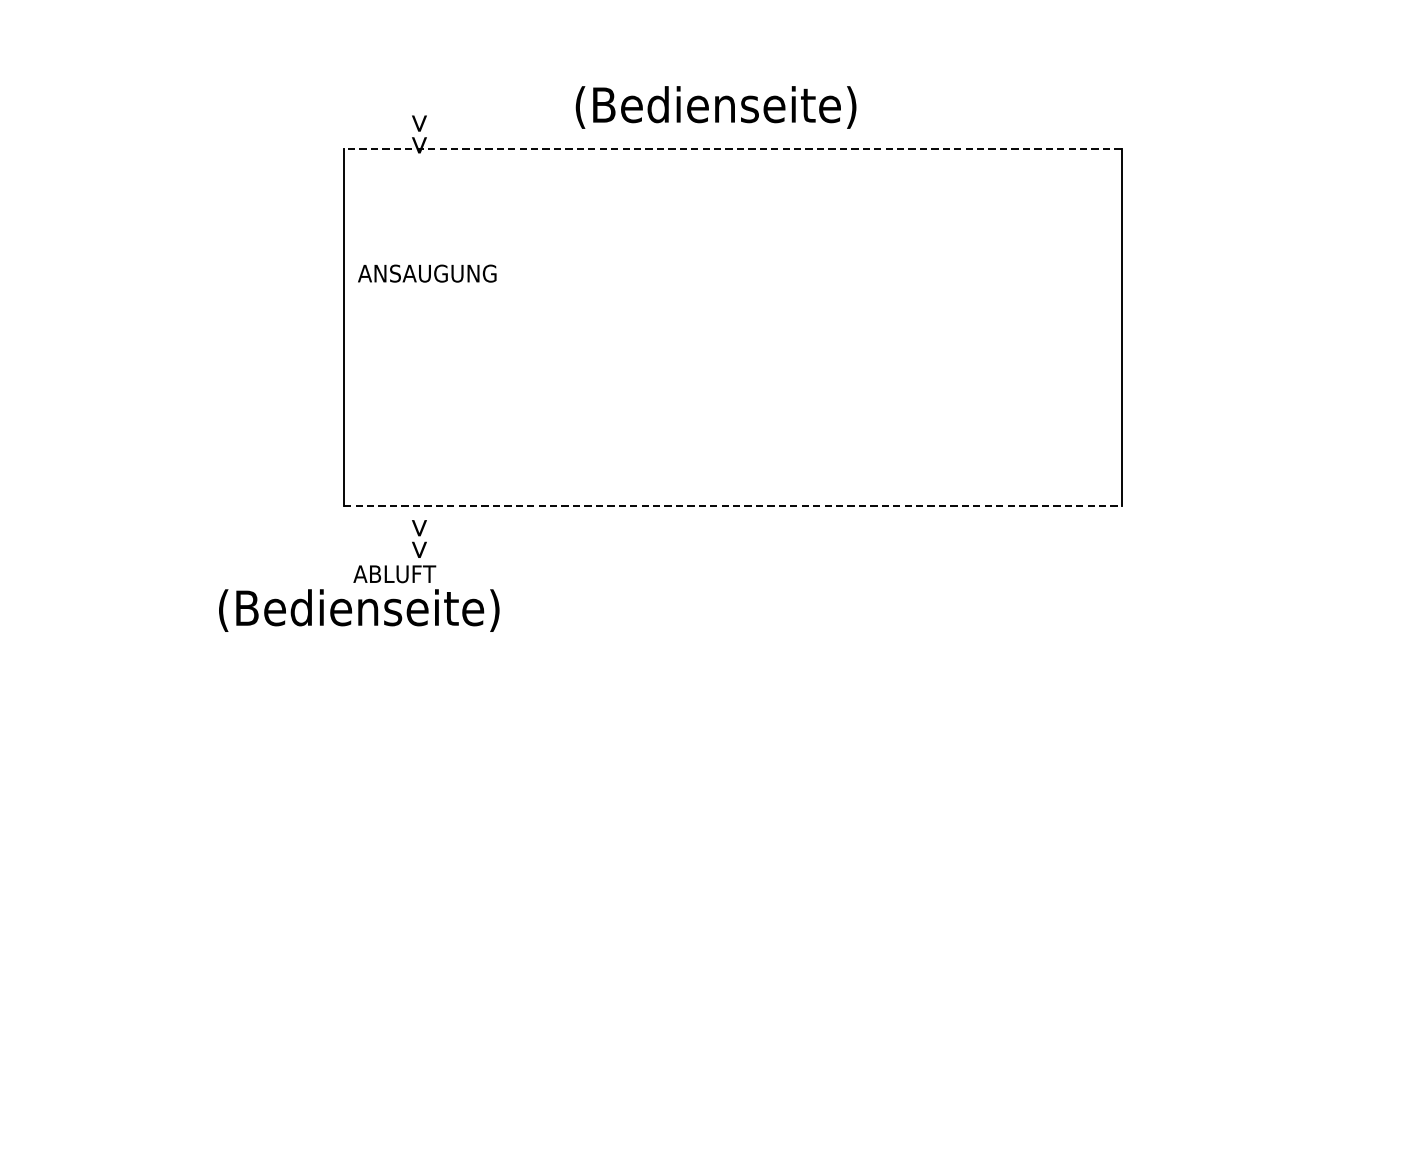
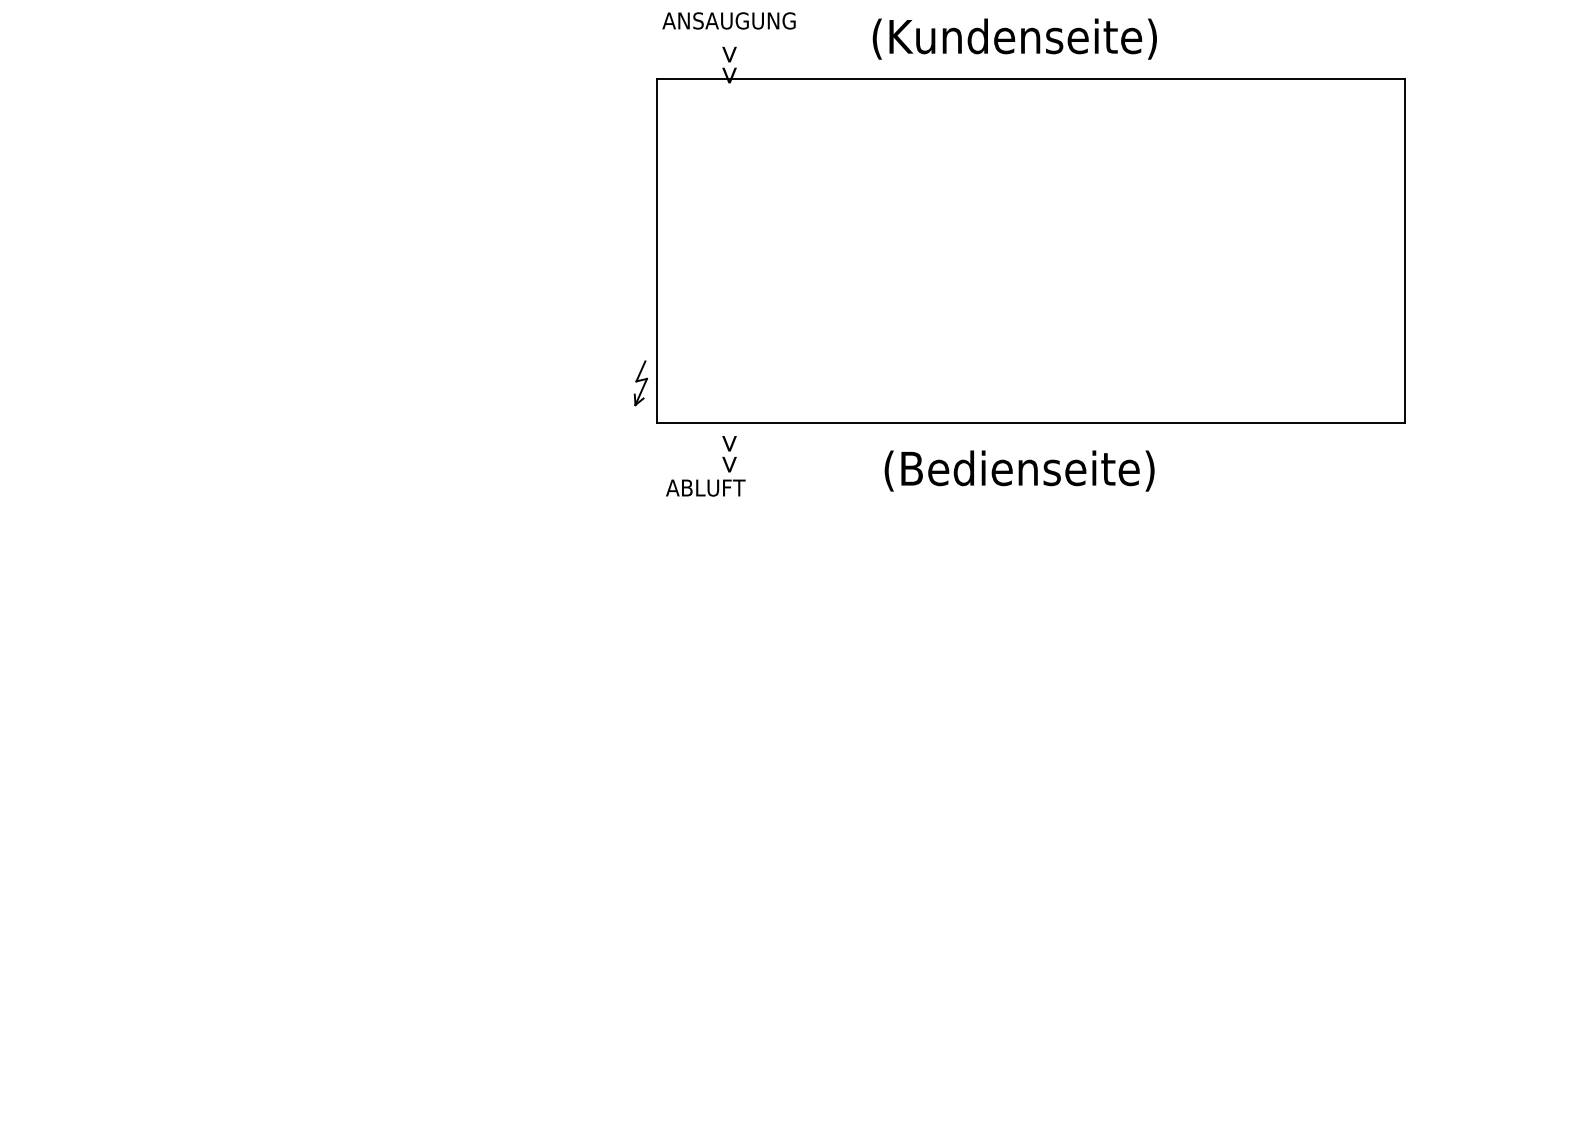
text: (715, 106) -> (1014, 38), (Bedienseite) -> (Kundenseite)
line: (733, 149) -> (1031, 79), dashed -> solid
text: (426, 273) -> (728, 20), moved
part: (326, 465) -> (640, 383), added
line: (733, 506) -> (1031, 422), dashed -> solid
text: (359, 610) -> (1019, 470), moved

